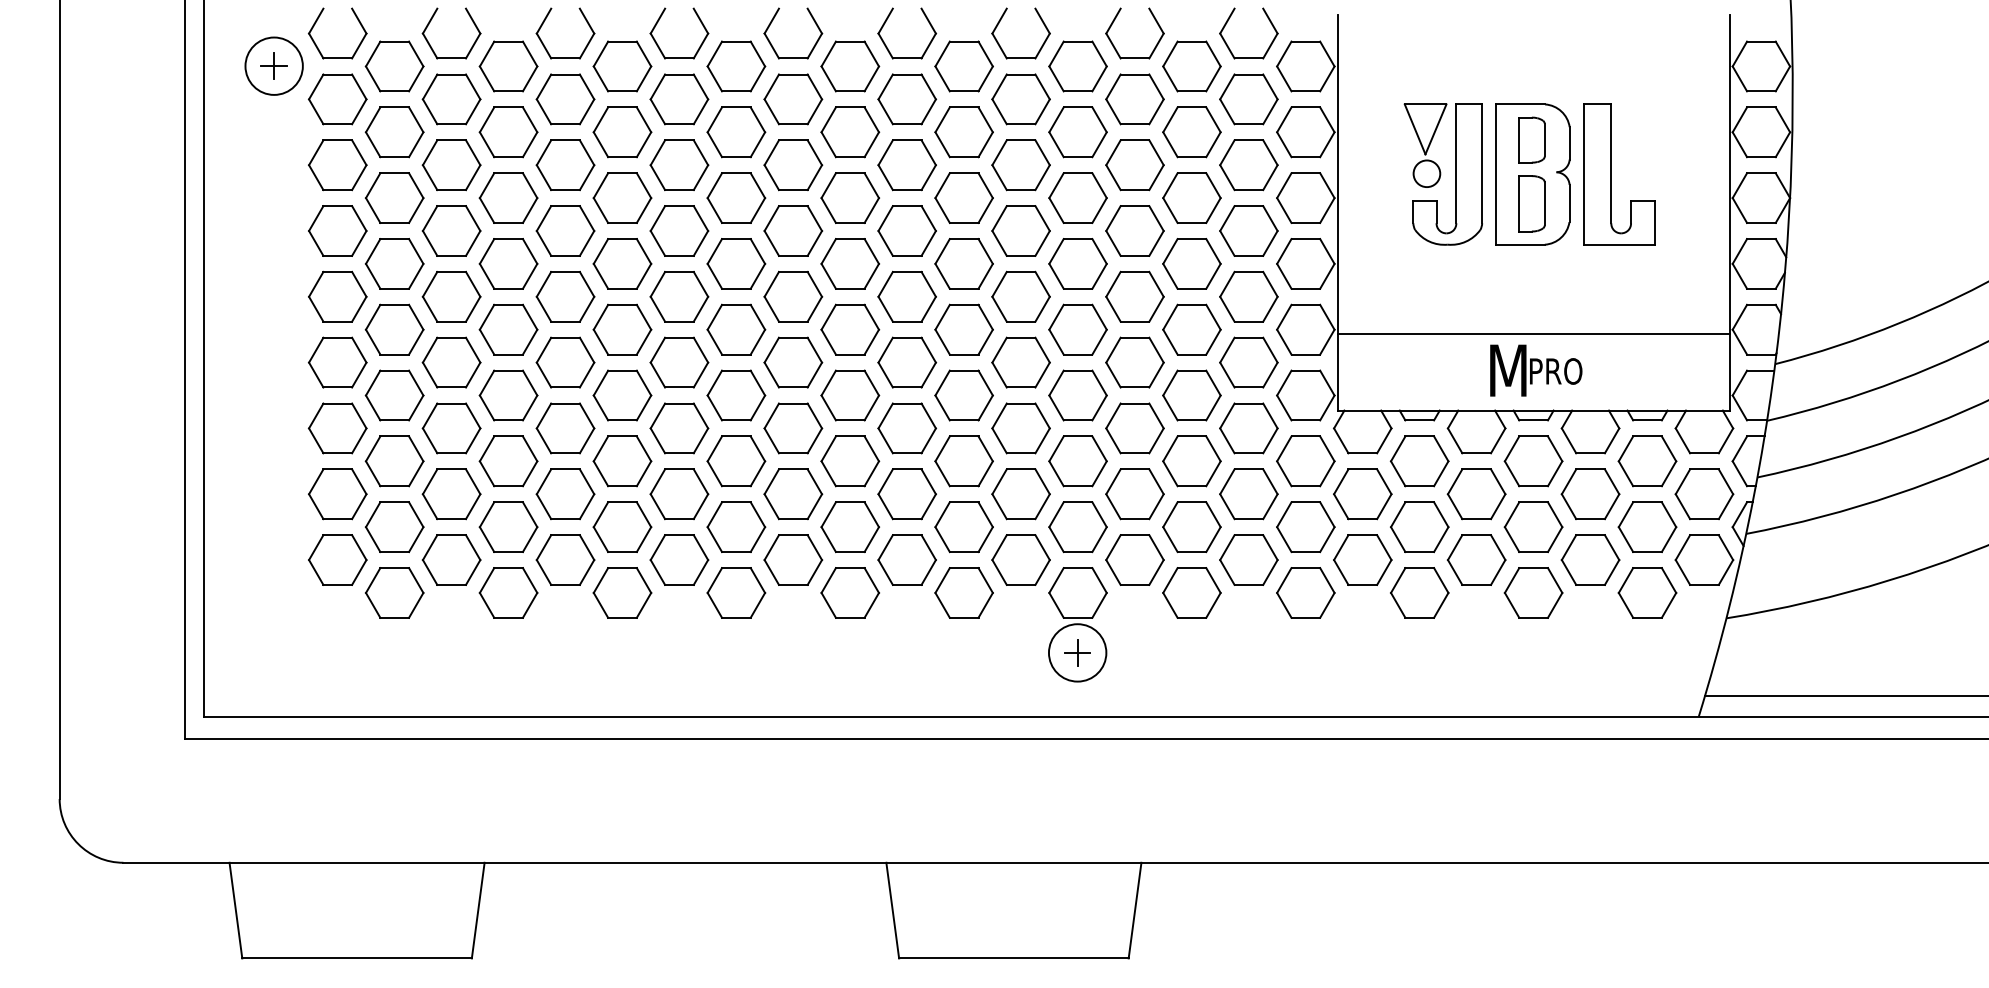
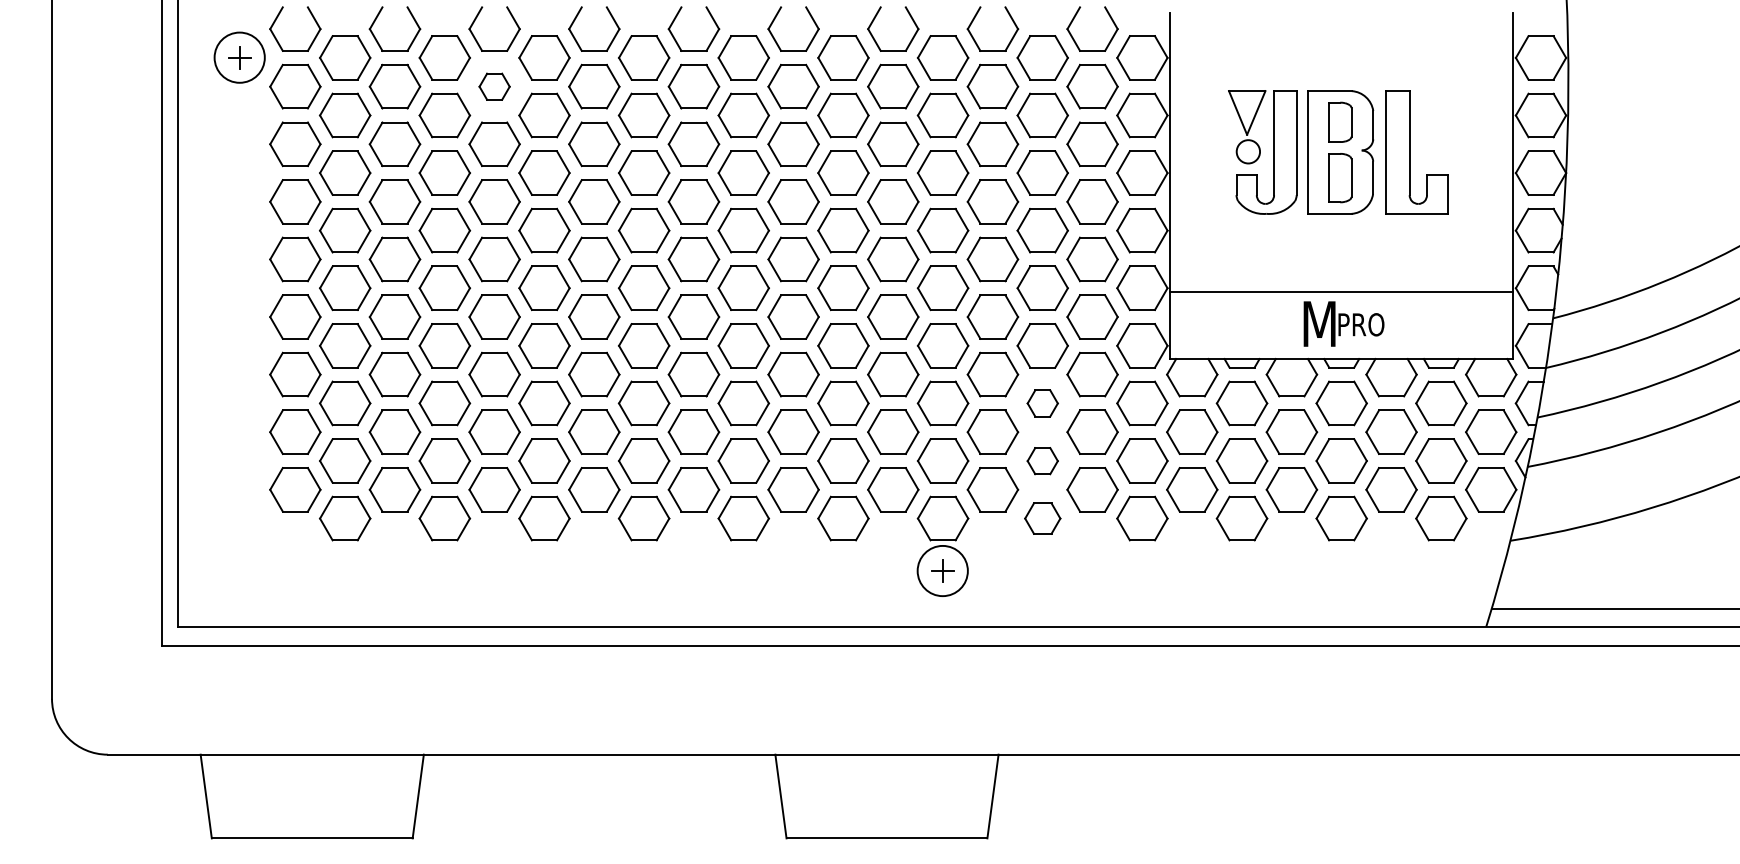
part: (565, 99) -> (494, 86), size x0.6
part: (1191, 461) -> (1042, 403), size x0.6
part: (1191, 527) -> (1042, 461), size x0.6
part: (1191, 592) -> (1042, 518), size x0.7

